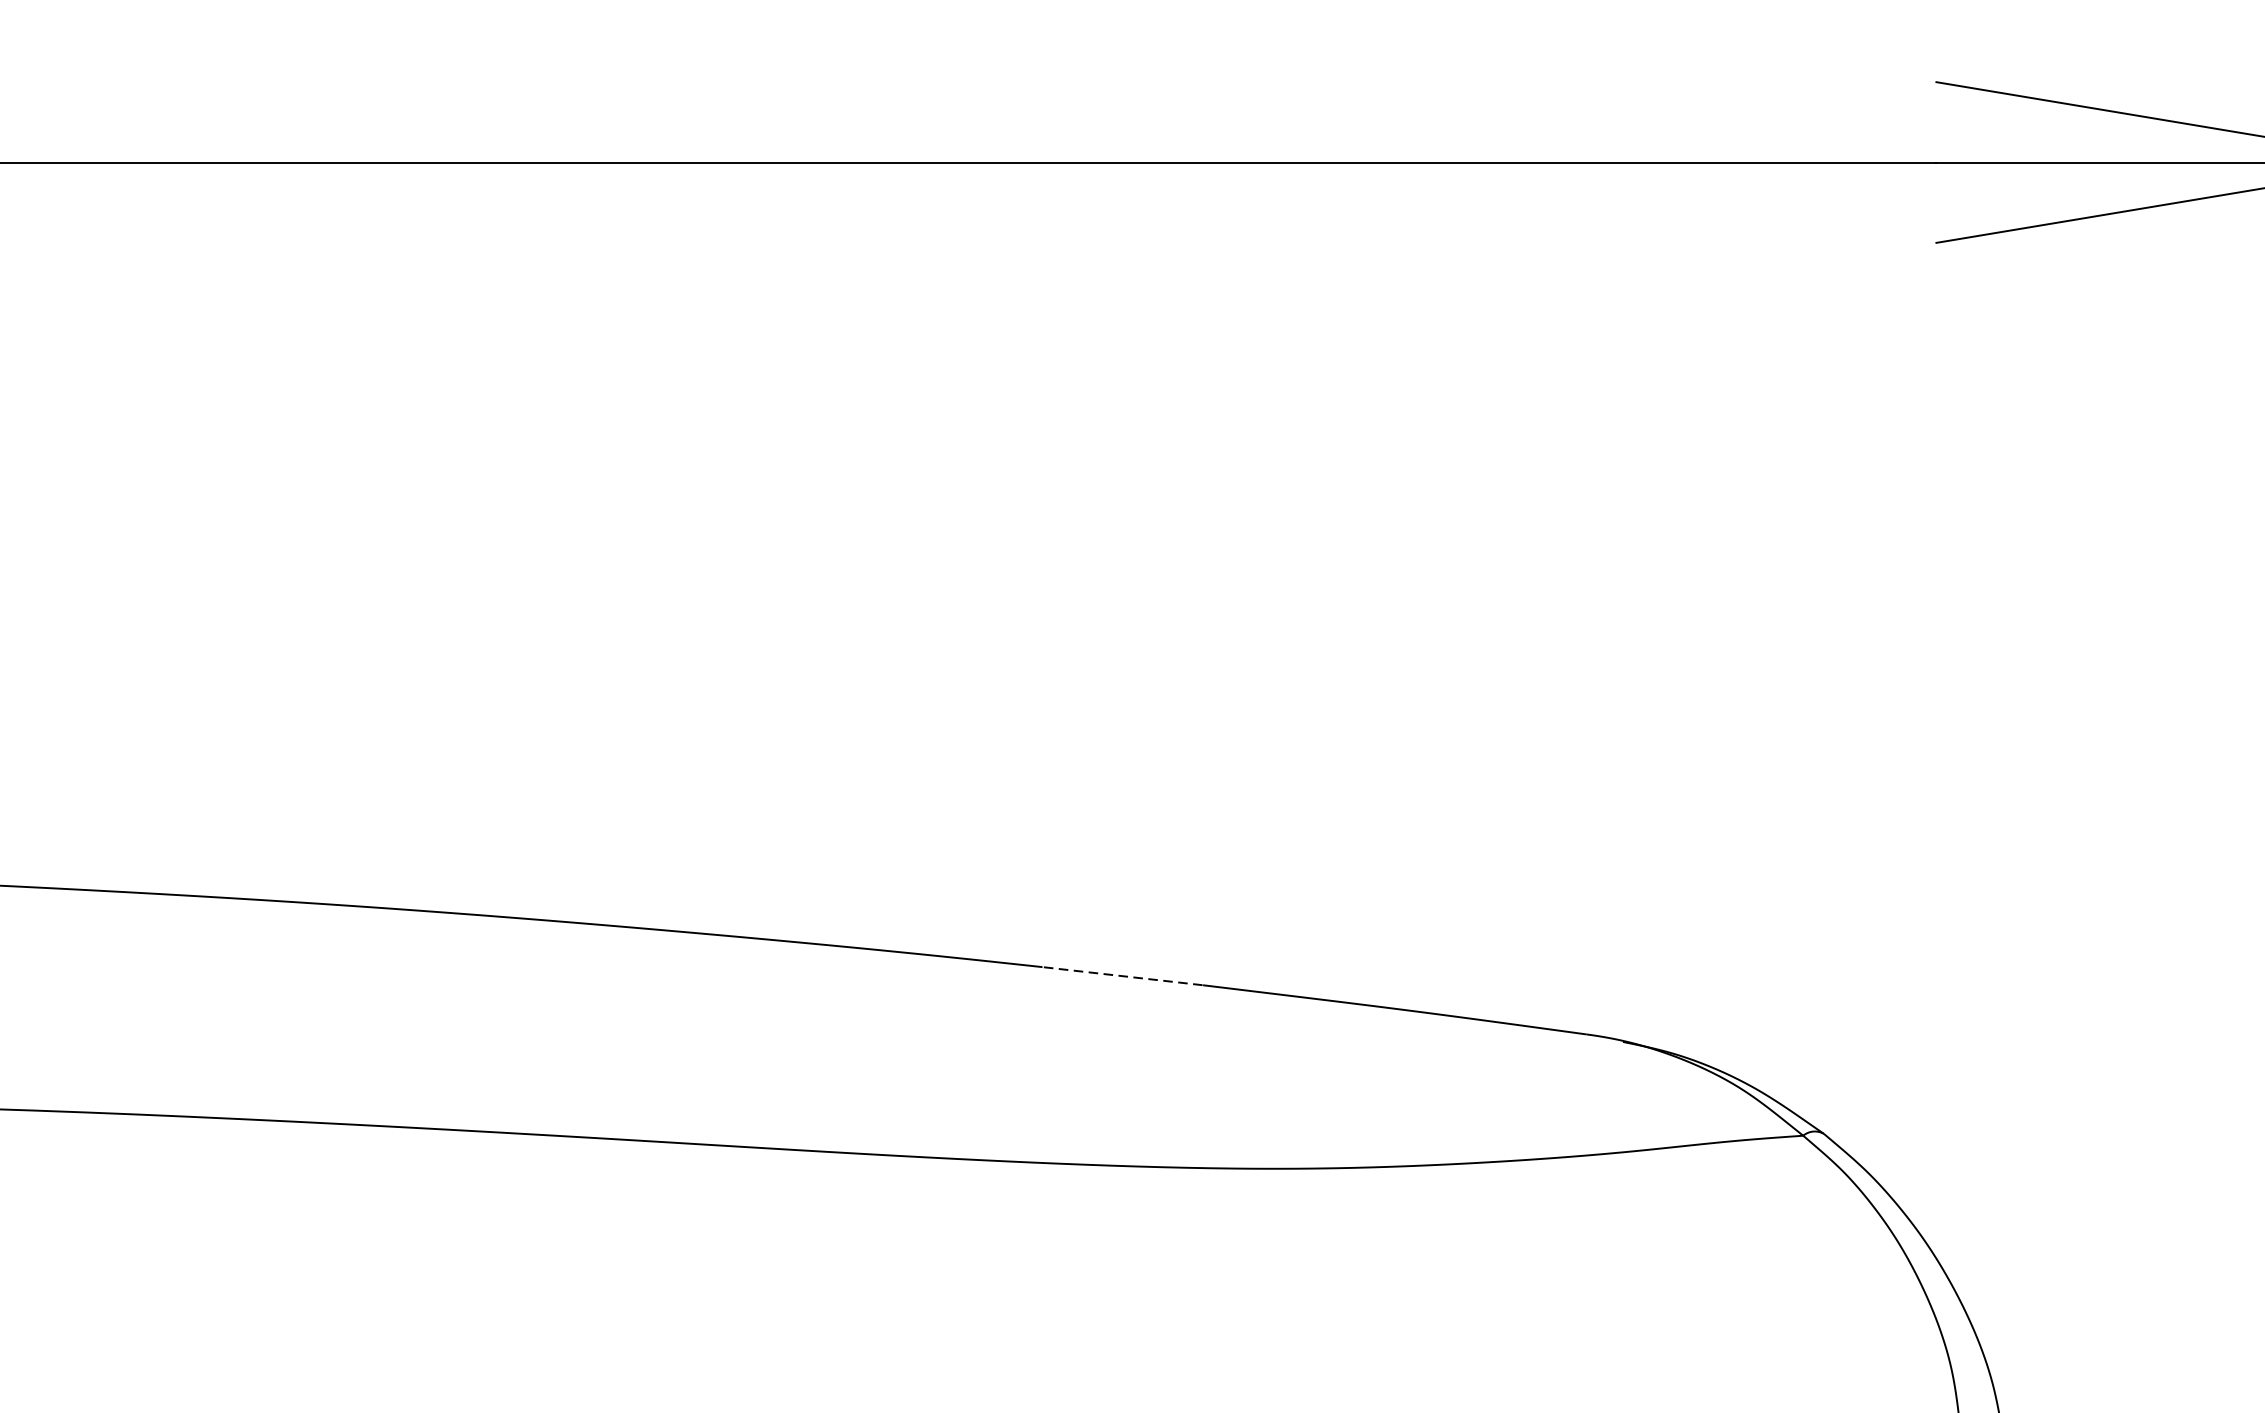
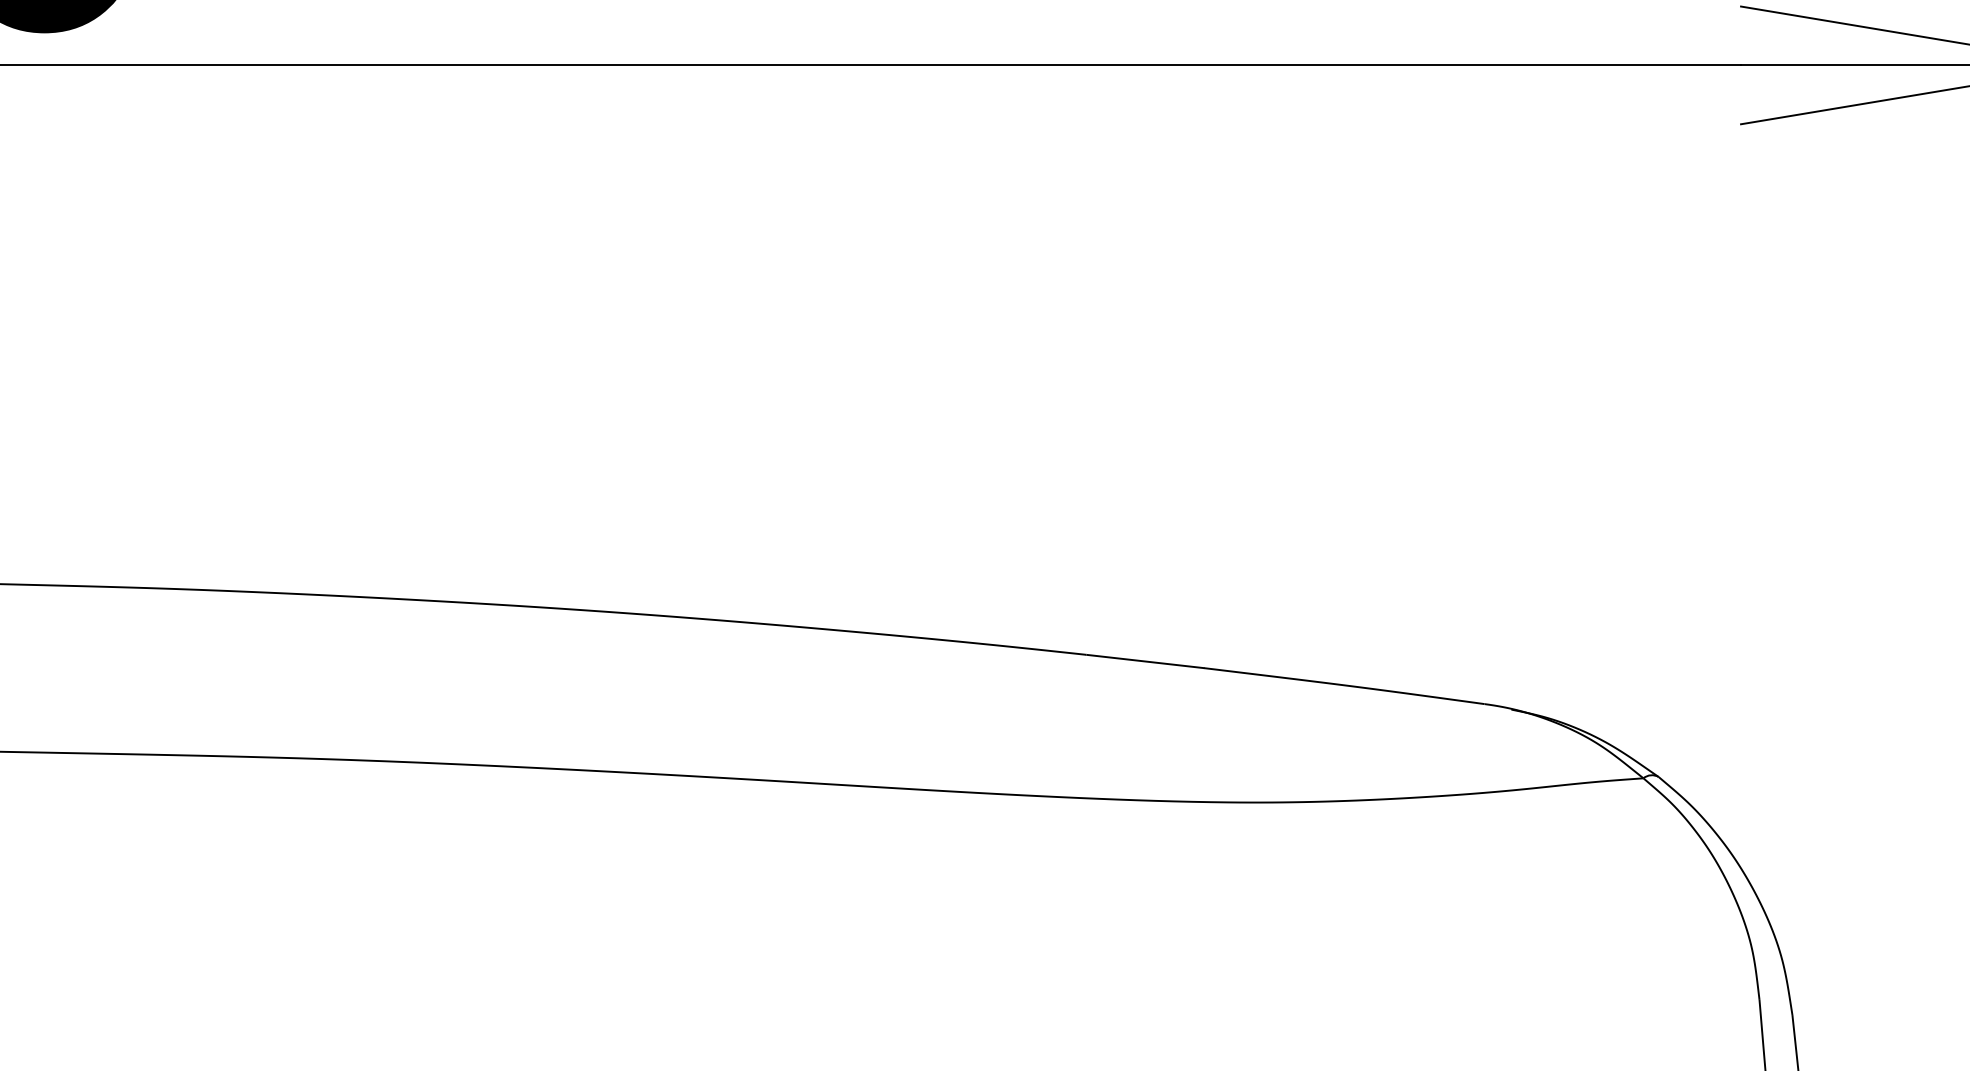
line: (1123, 976) -> (1145, 661), dashed -> solid

